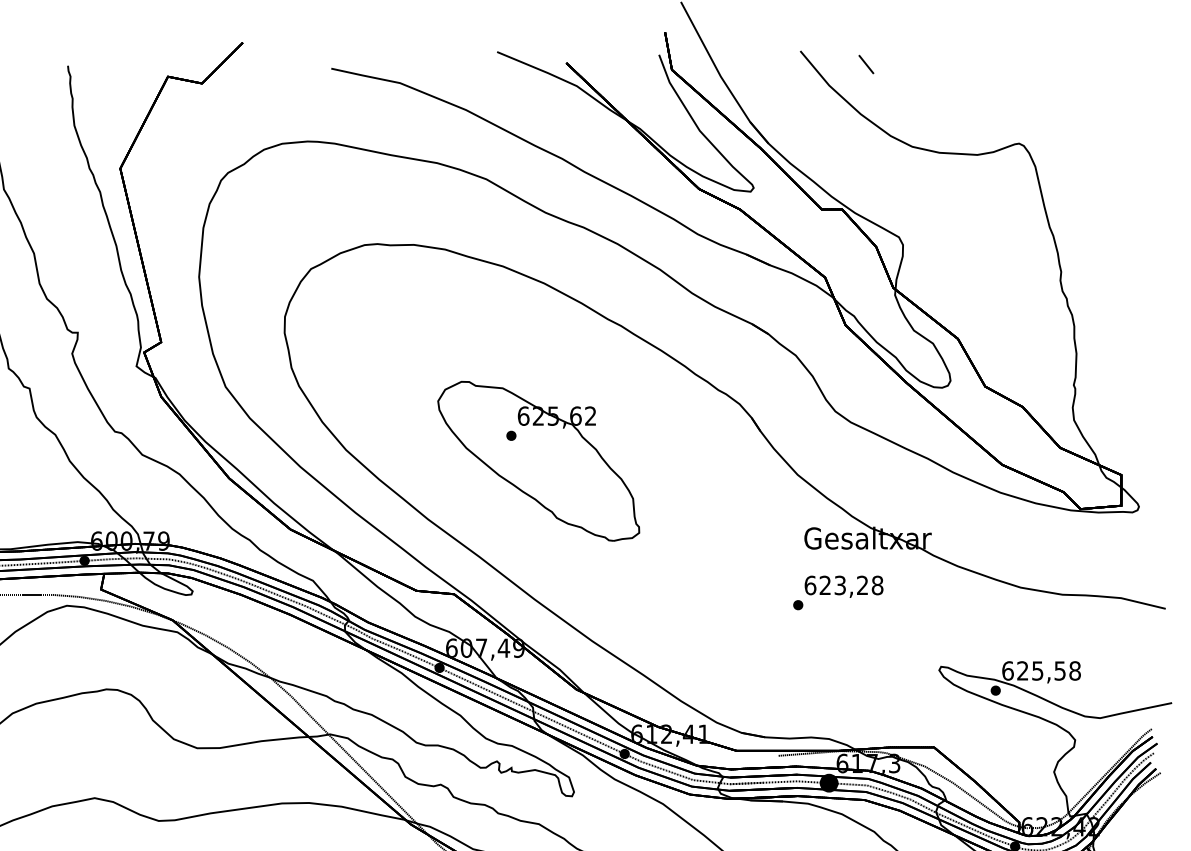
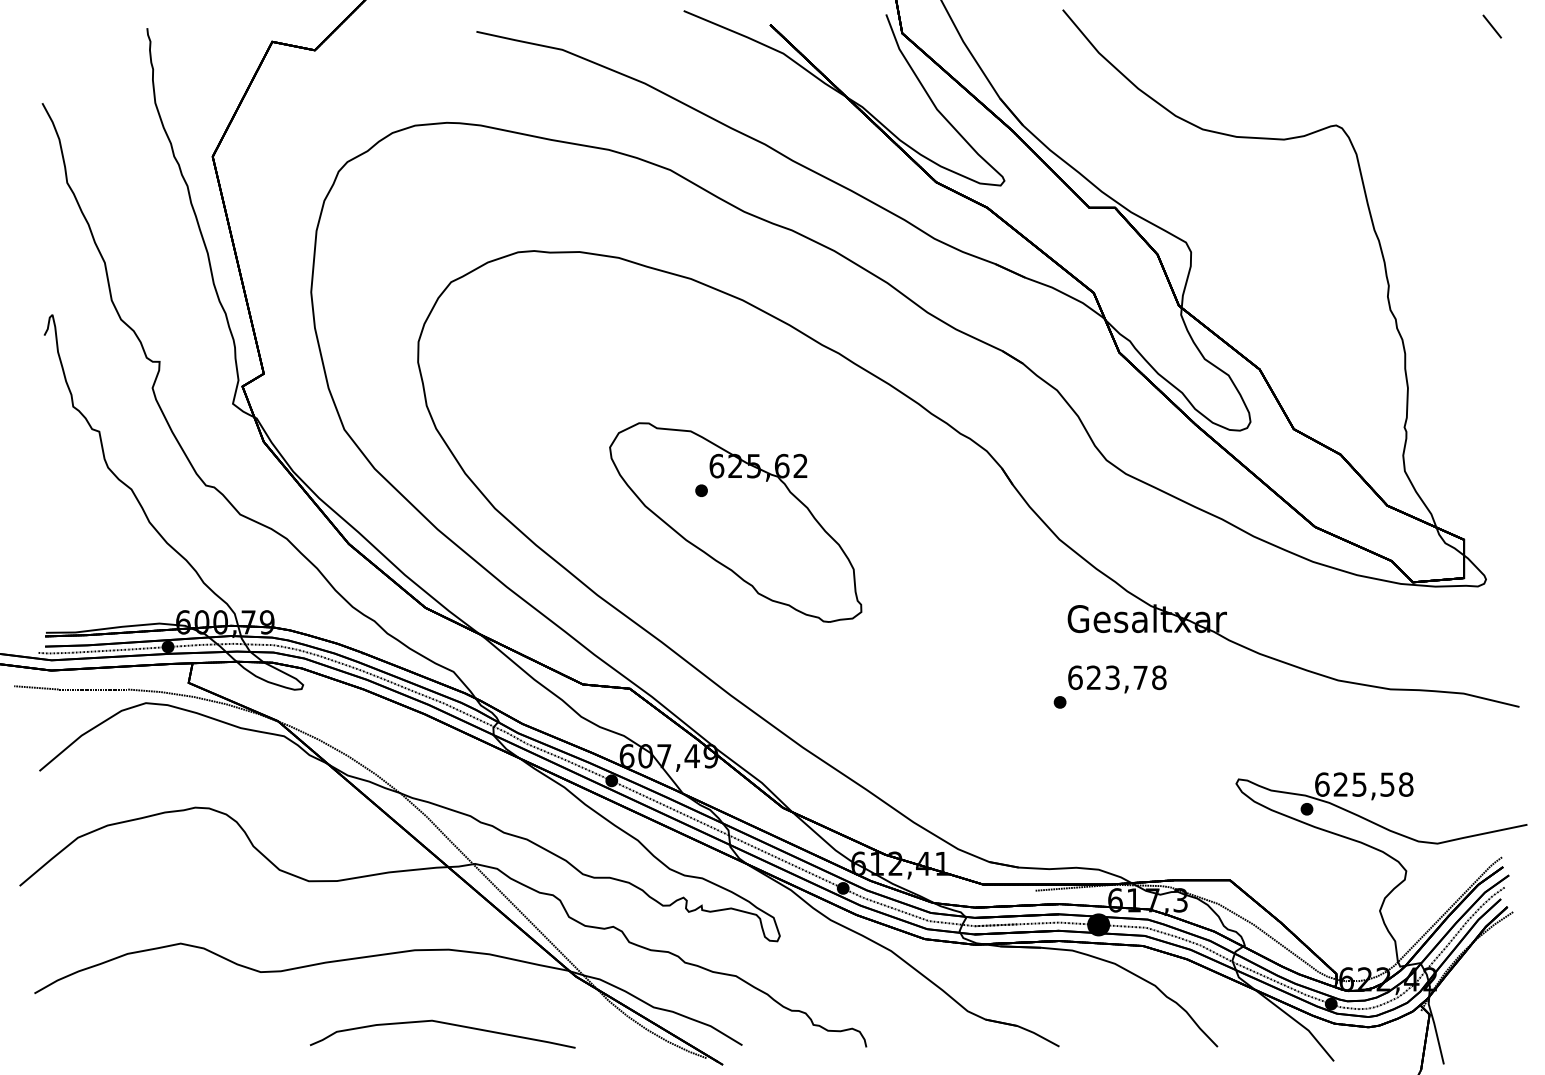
line: (866, 64) -> (1492, 26), moved
text: (862, 585) -> (1140, 677), 623,28 -> 623,78

